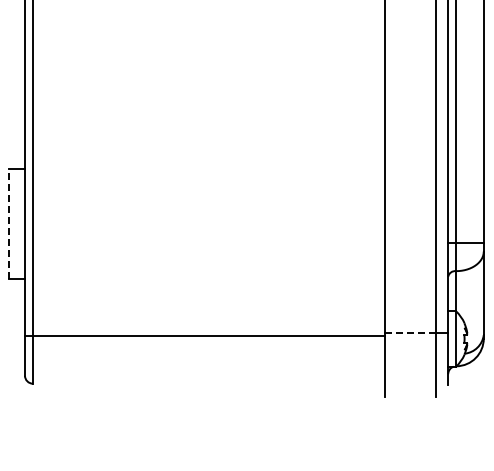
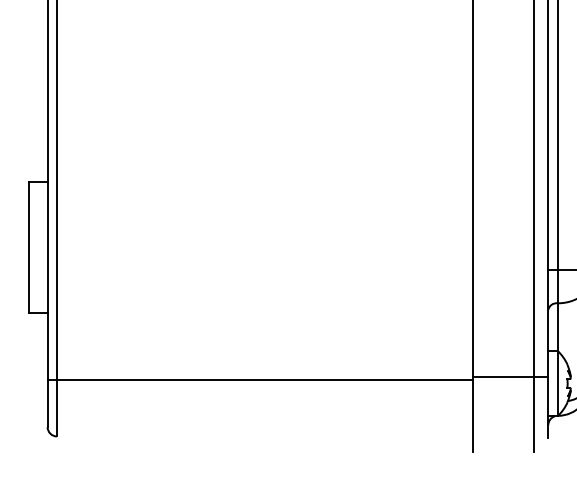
line: (9, 223) -> (29, 246), dashed -> solid
line: (410, 333) -> (503, 377), dashed -> solid

